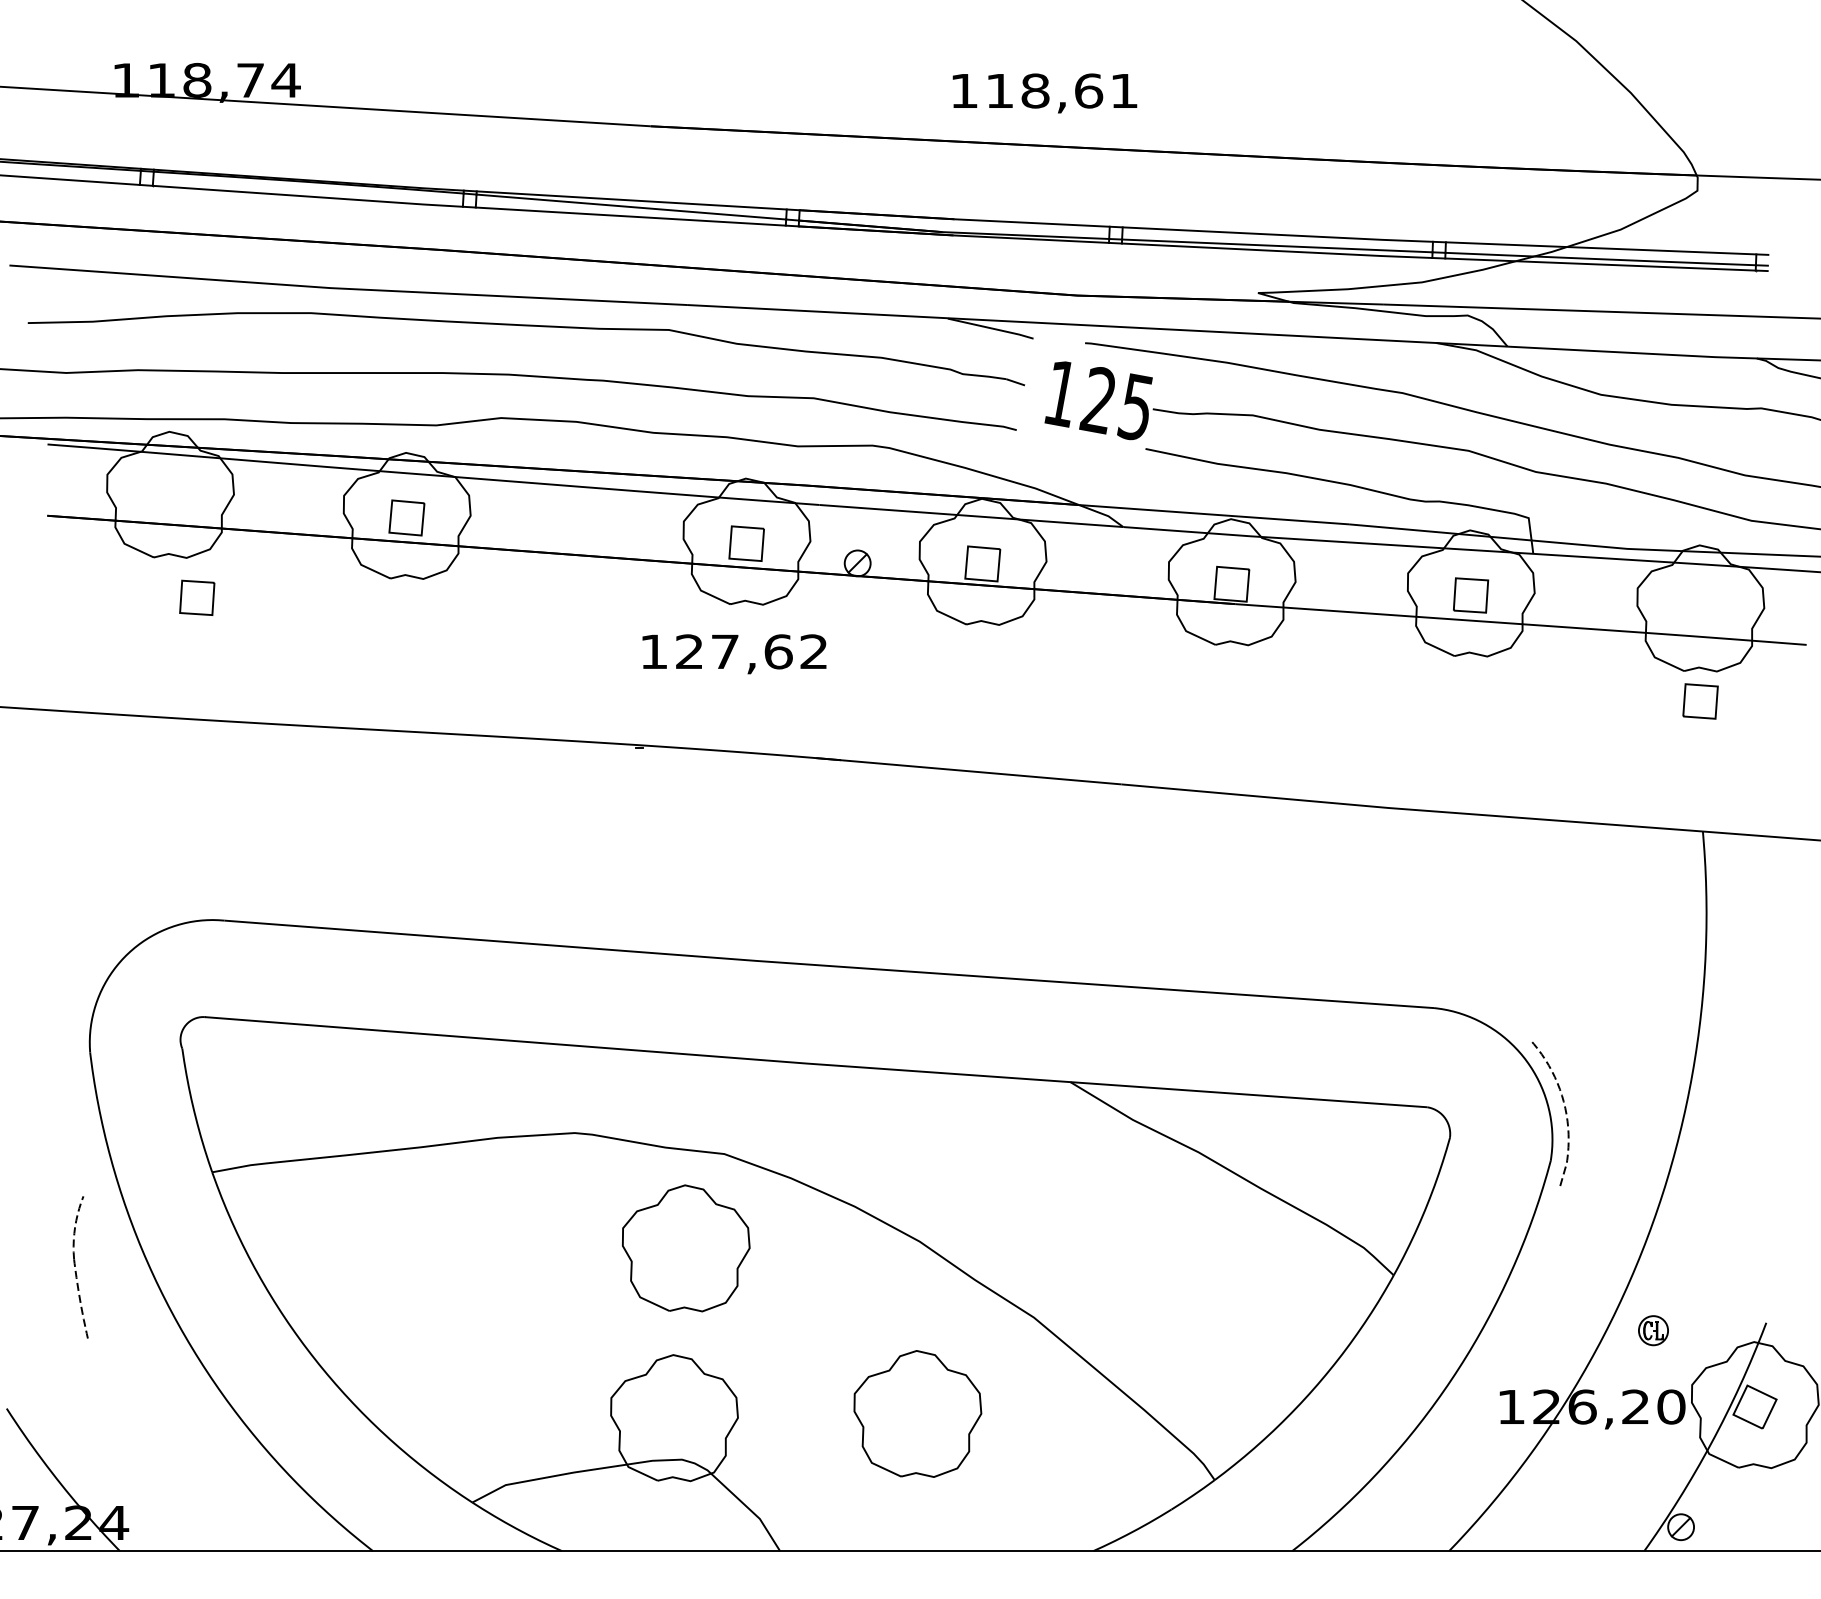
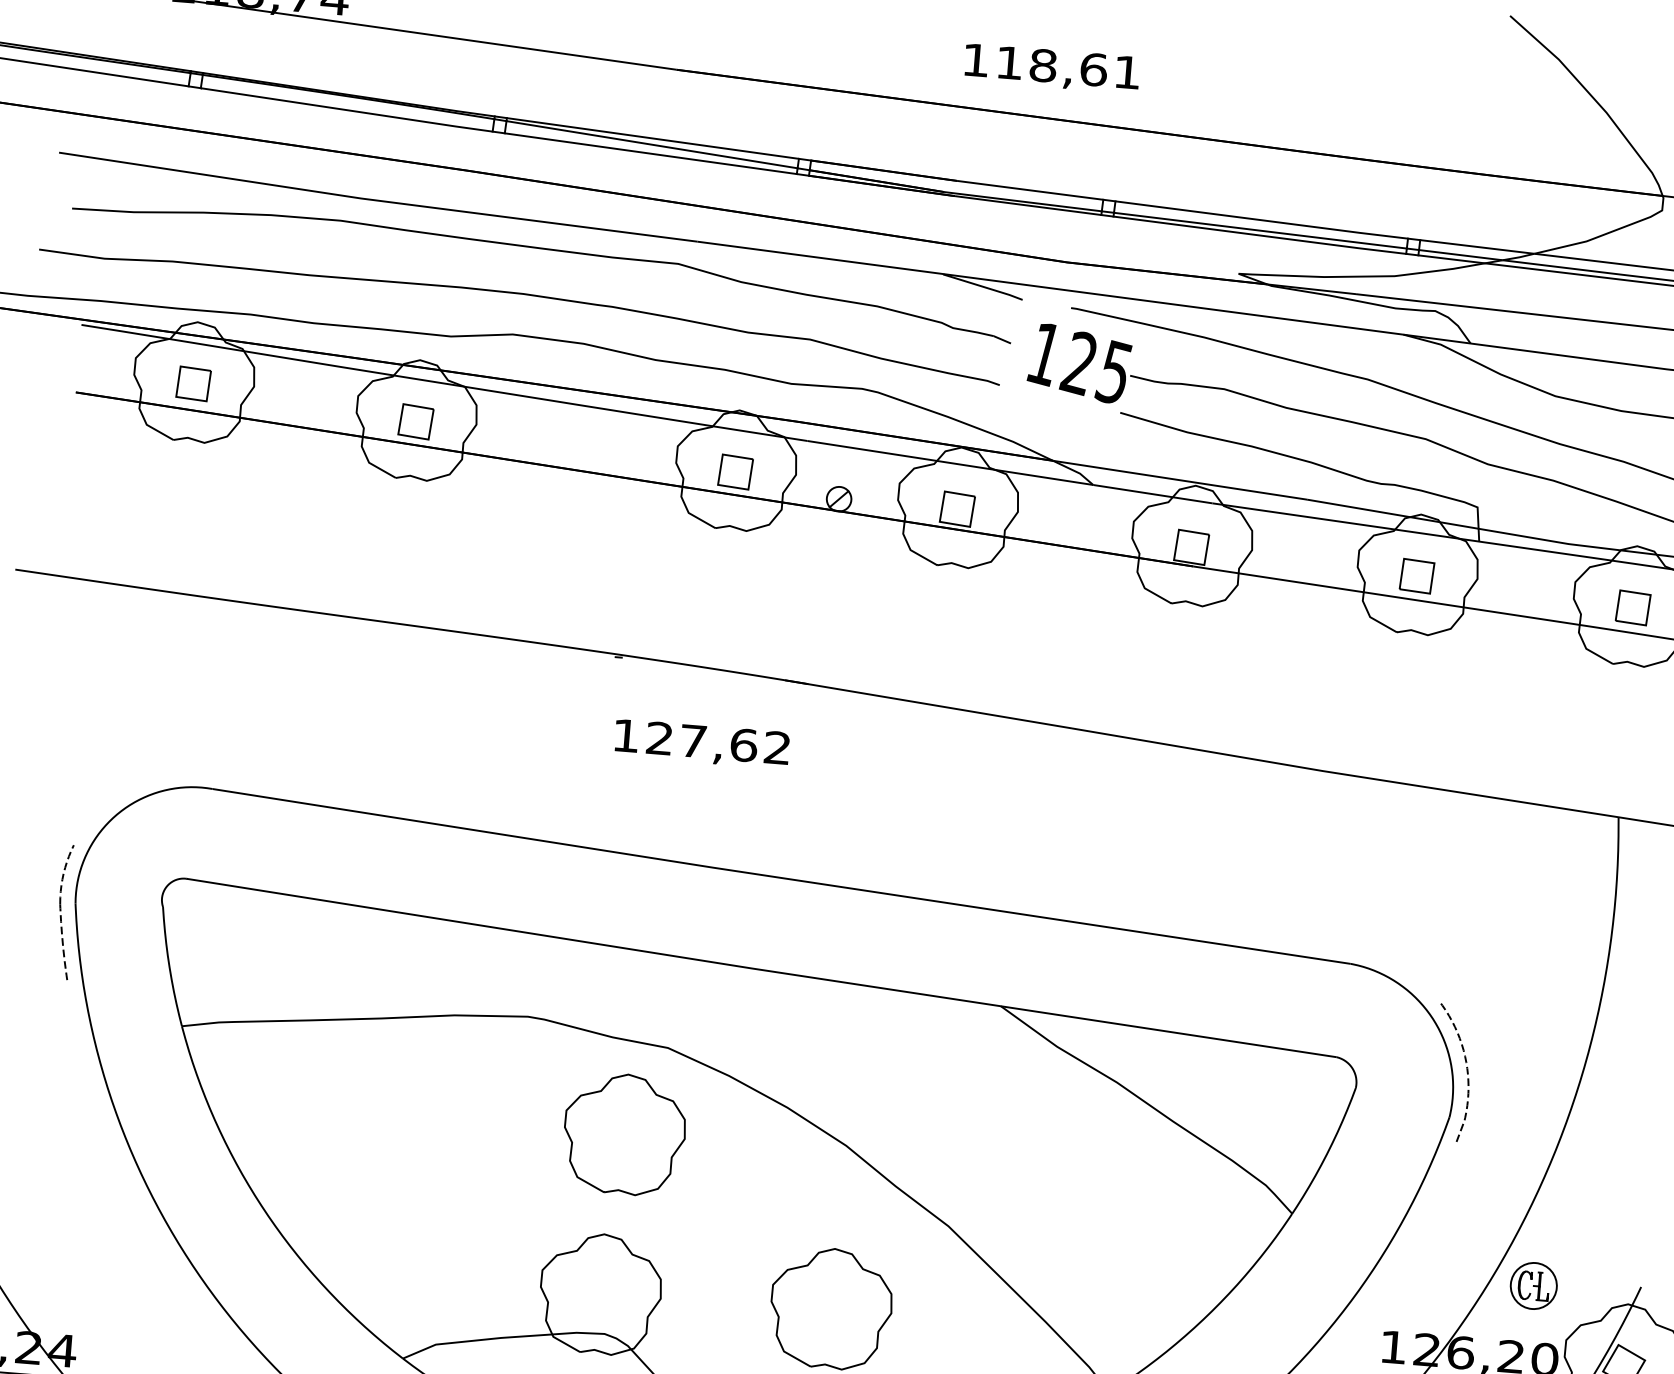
part: (197, 597) -> (193, 383), moved
text: (734, 654) -> (702, 744), moved
part: (1700, 701) -> (1633, 607), moved
part: (80, 1267) -> (65, 912), moved
part: (1653, 1330) -> (1533, 1285), size x1.67

